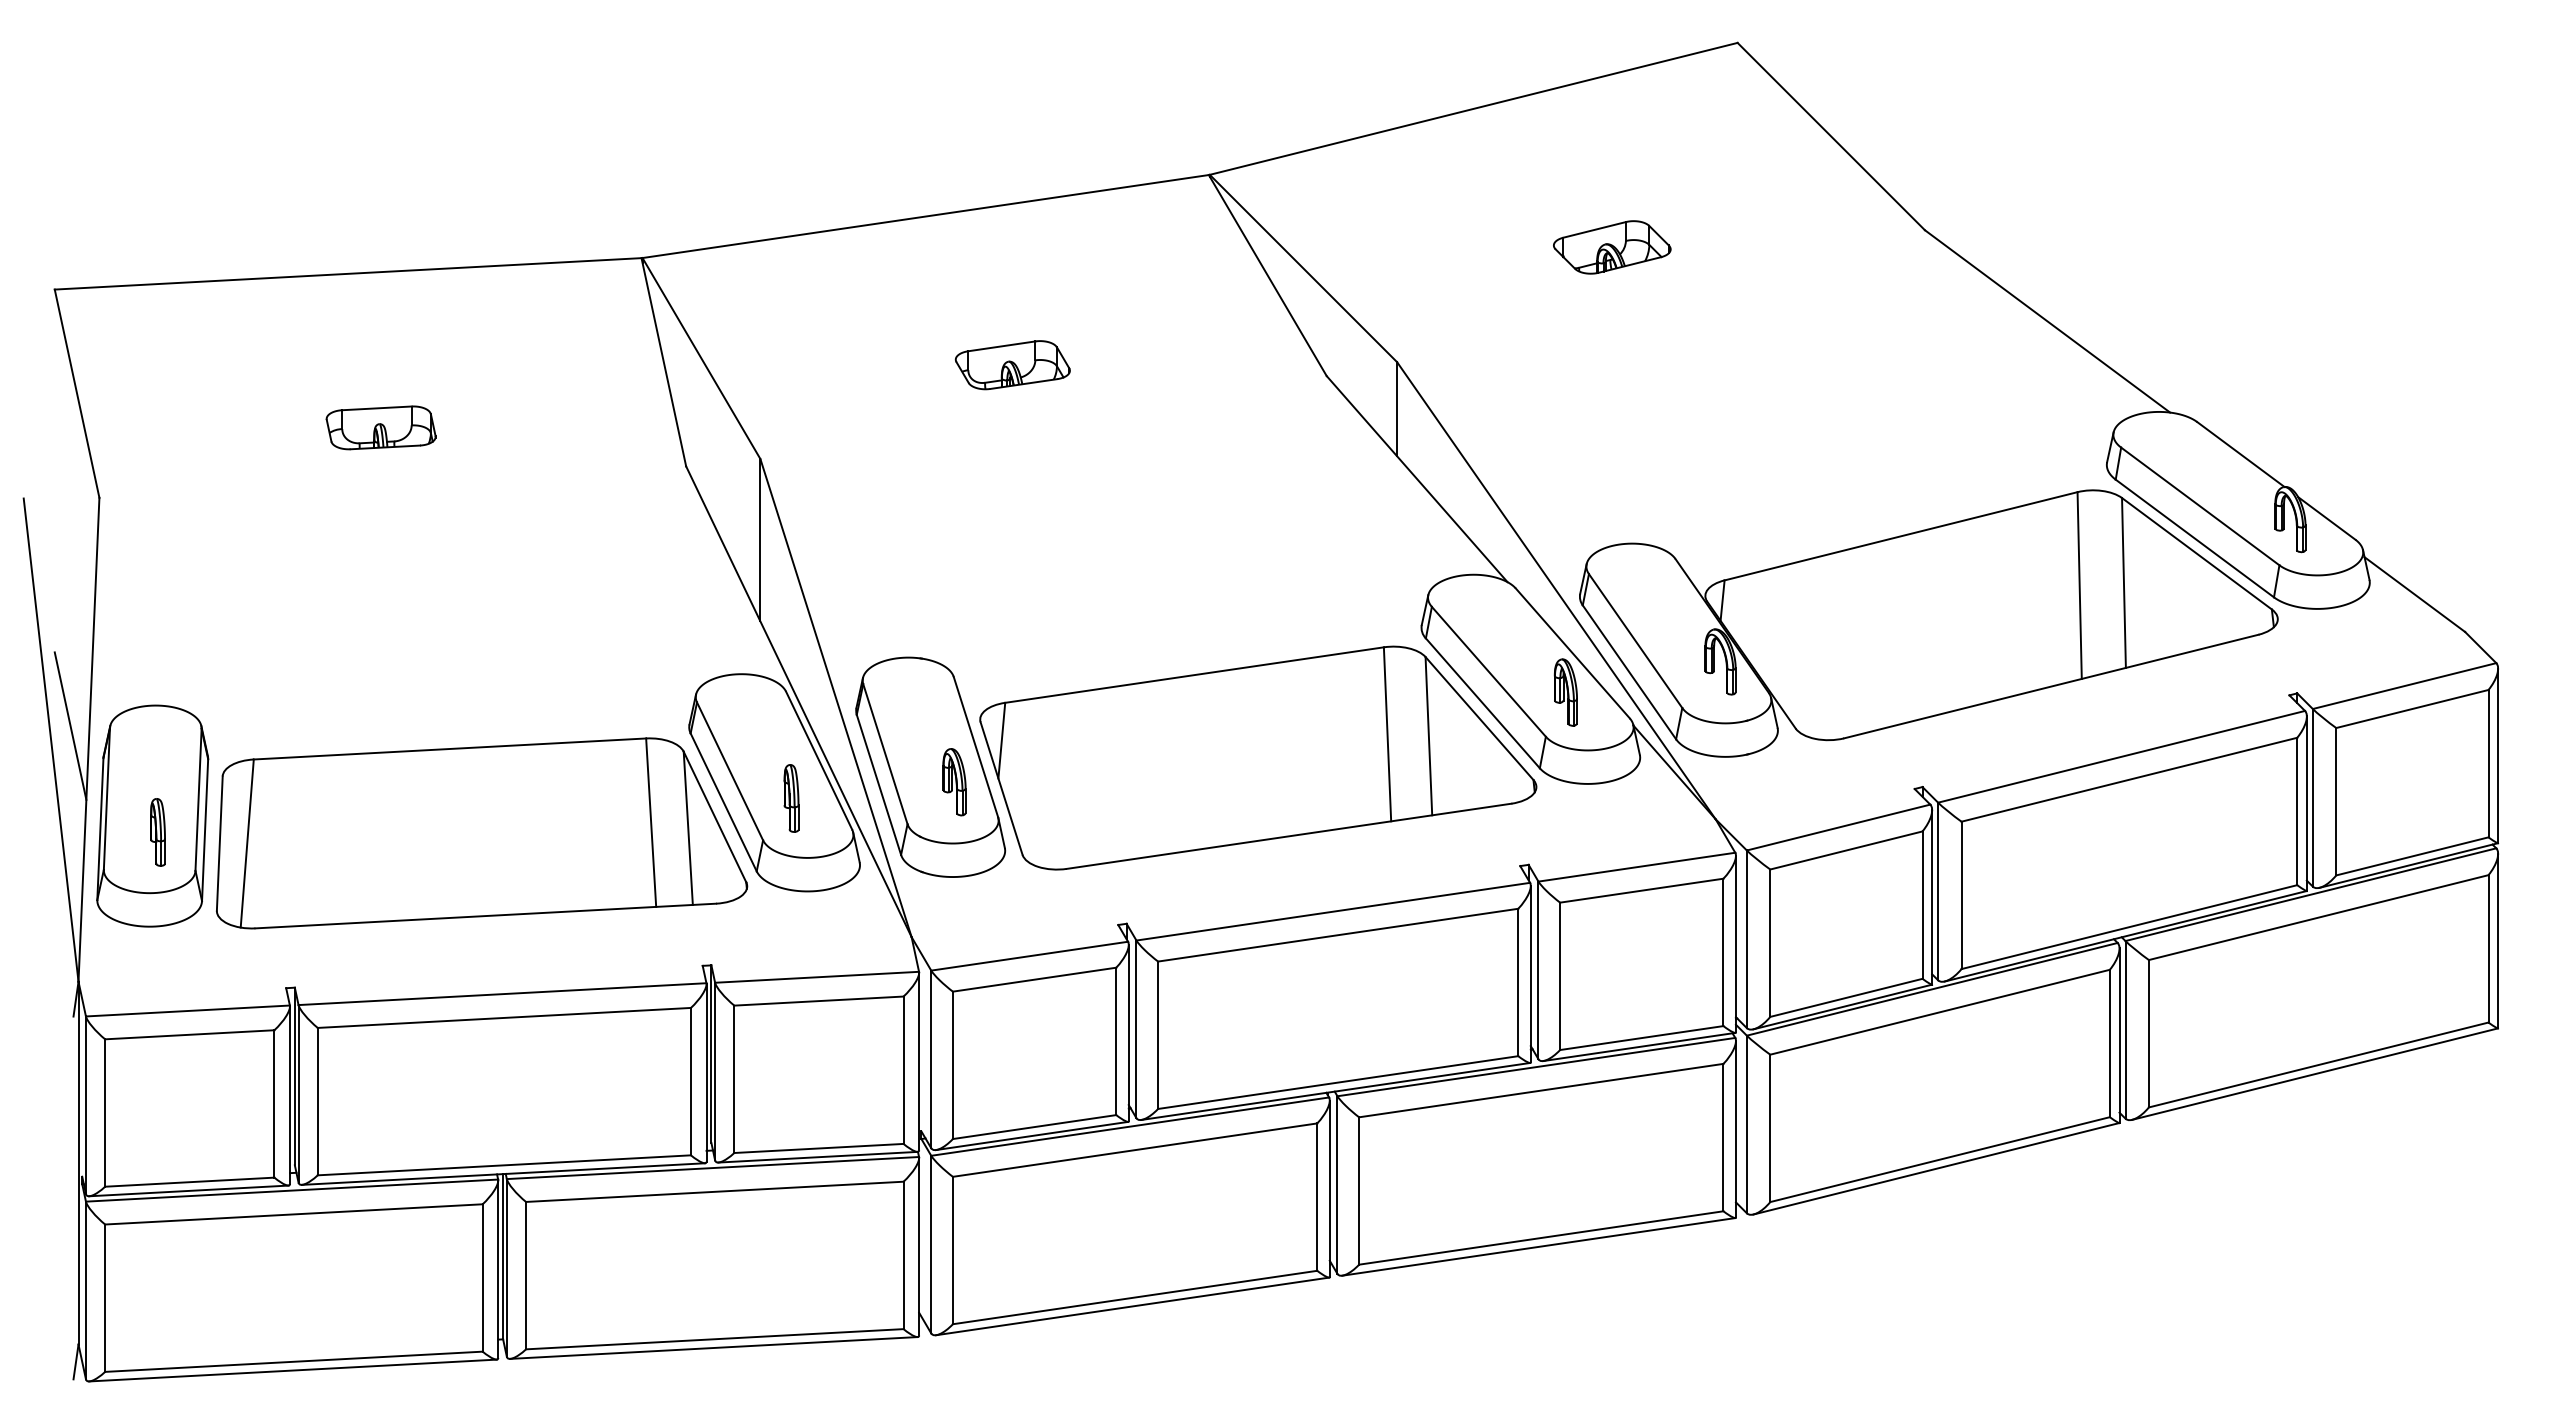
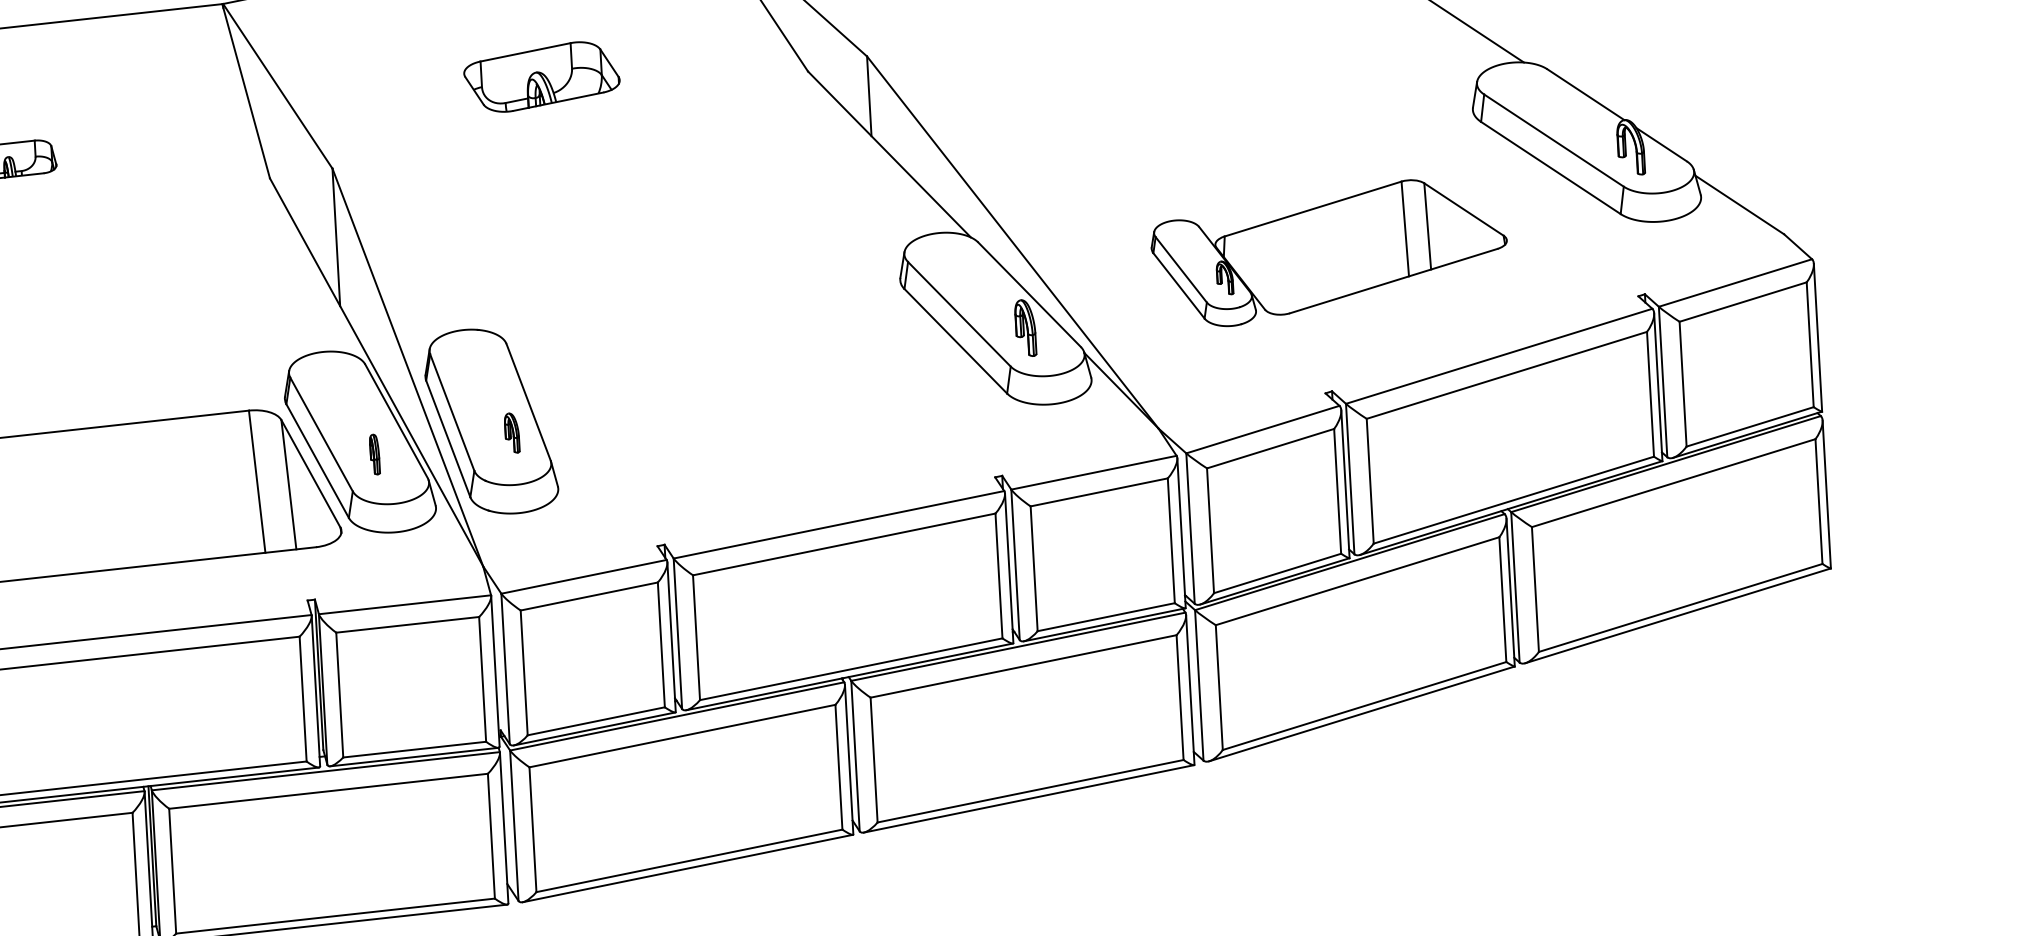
part: (1012, 365) -> (541, 77), size x1.6
part: (1928, 623) -> (1329, 252), size x0.6
part: (1258, 757) -> (768, 397), removed
part: (954, 782) -> (512, 433), size x0.7
part: (791, 798) -> (374, 454), size x0.7

